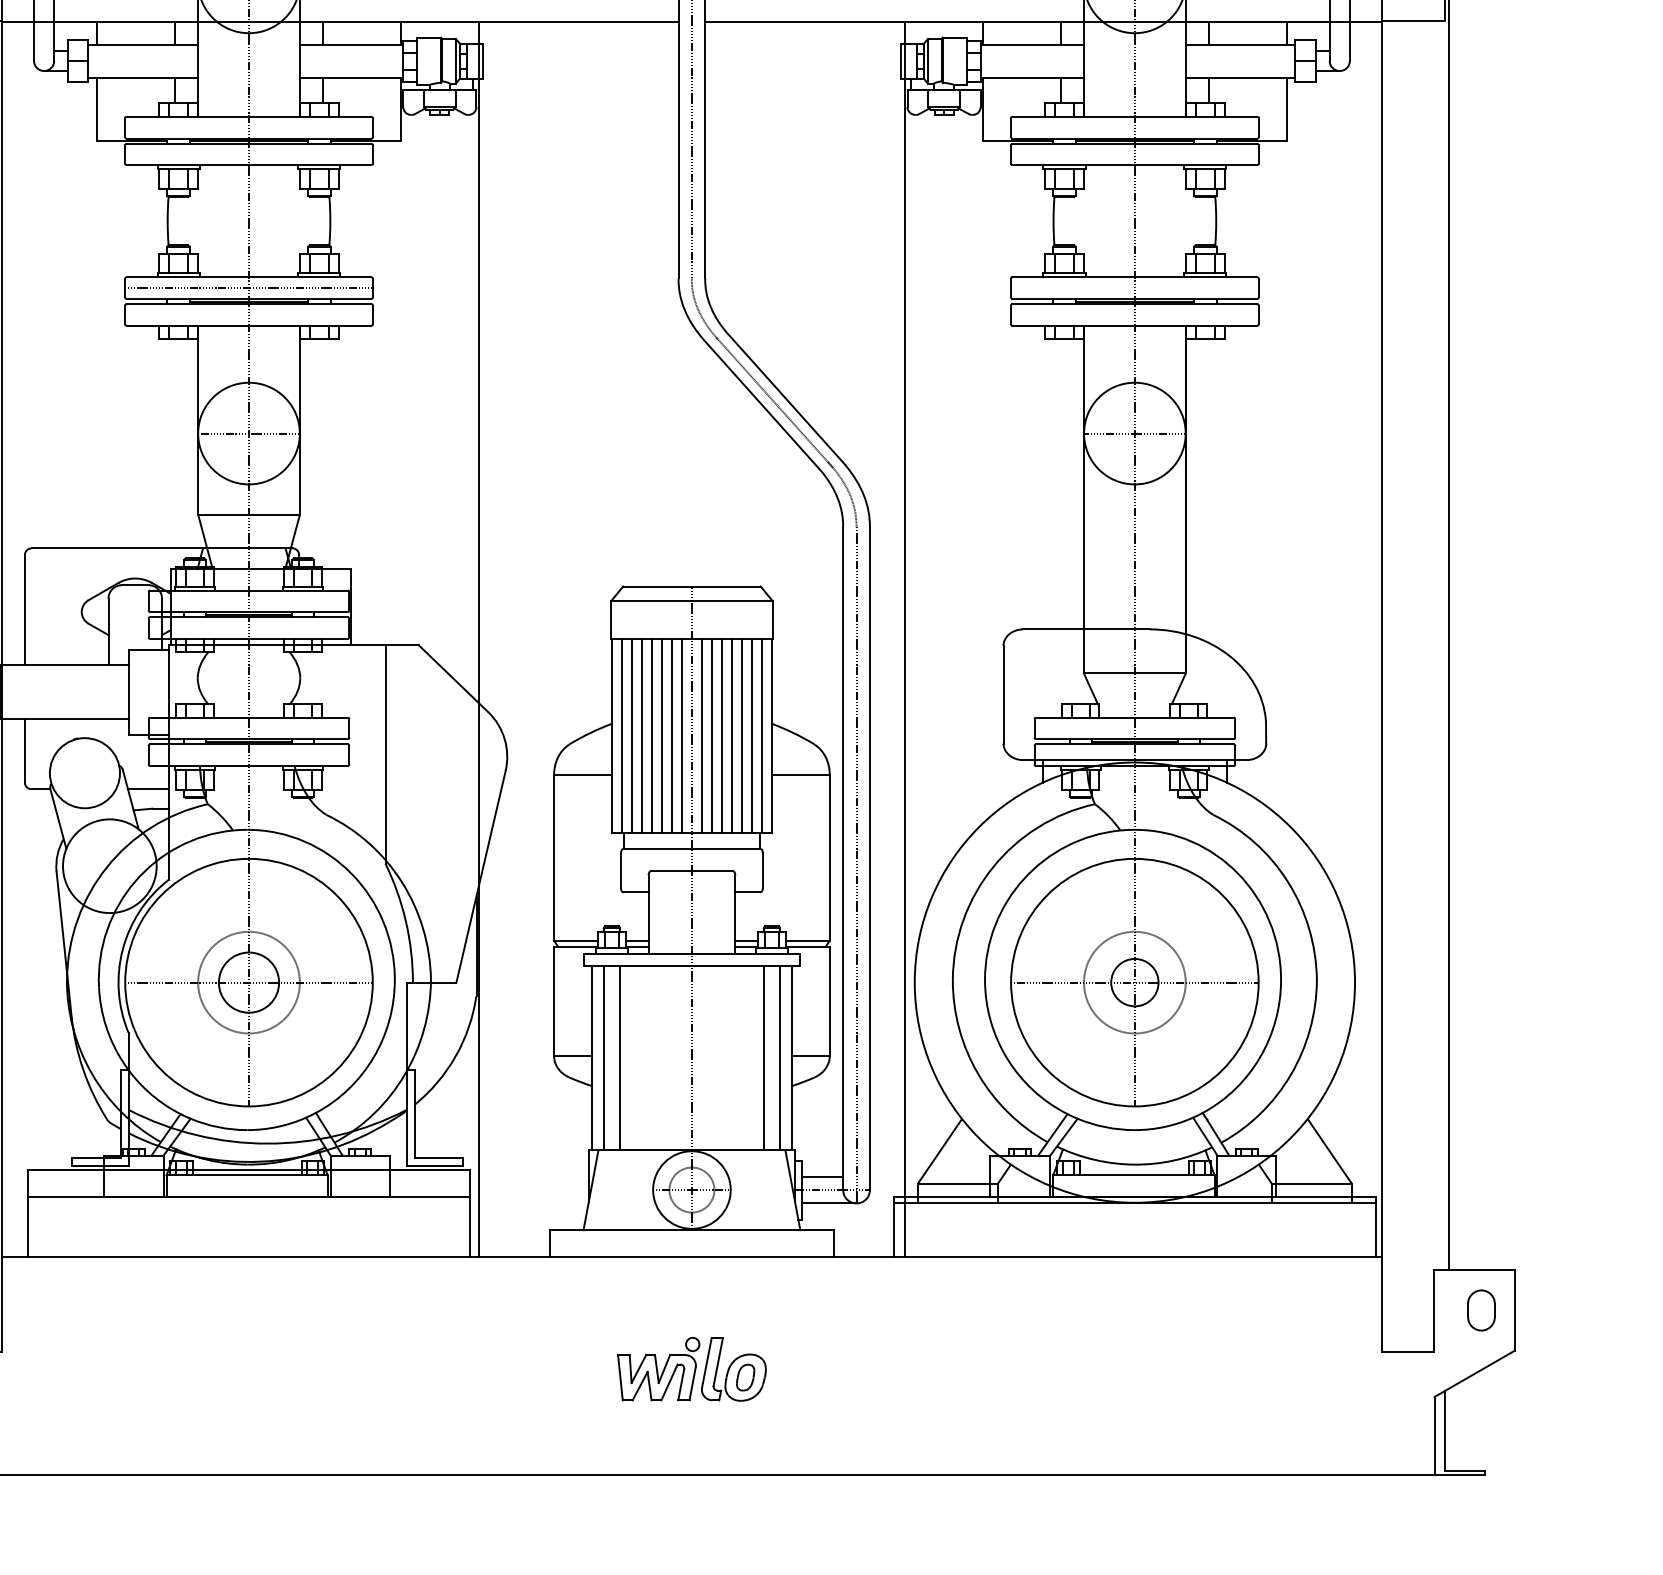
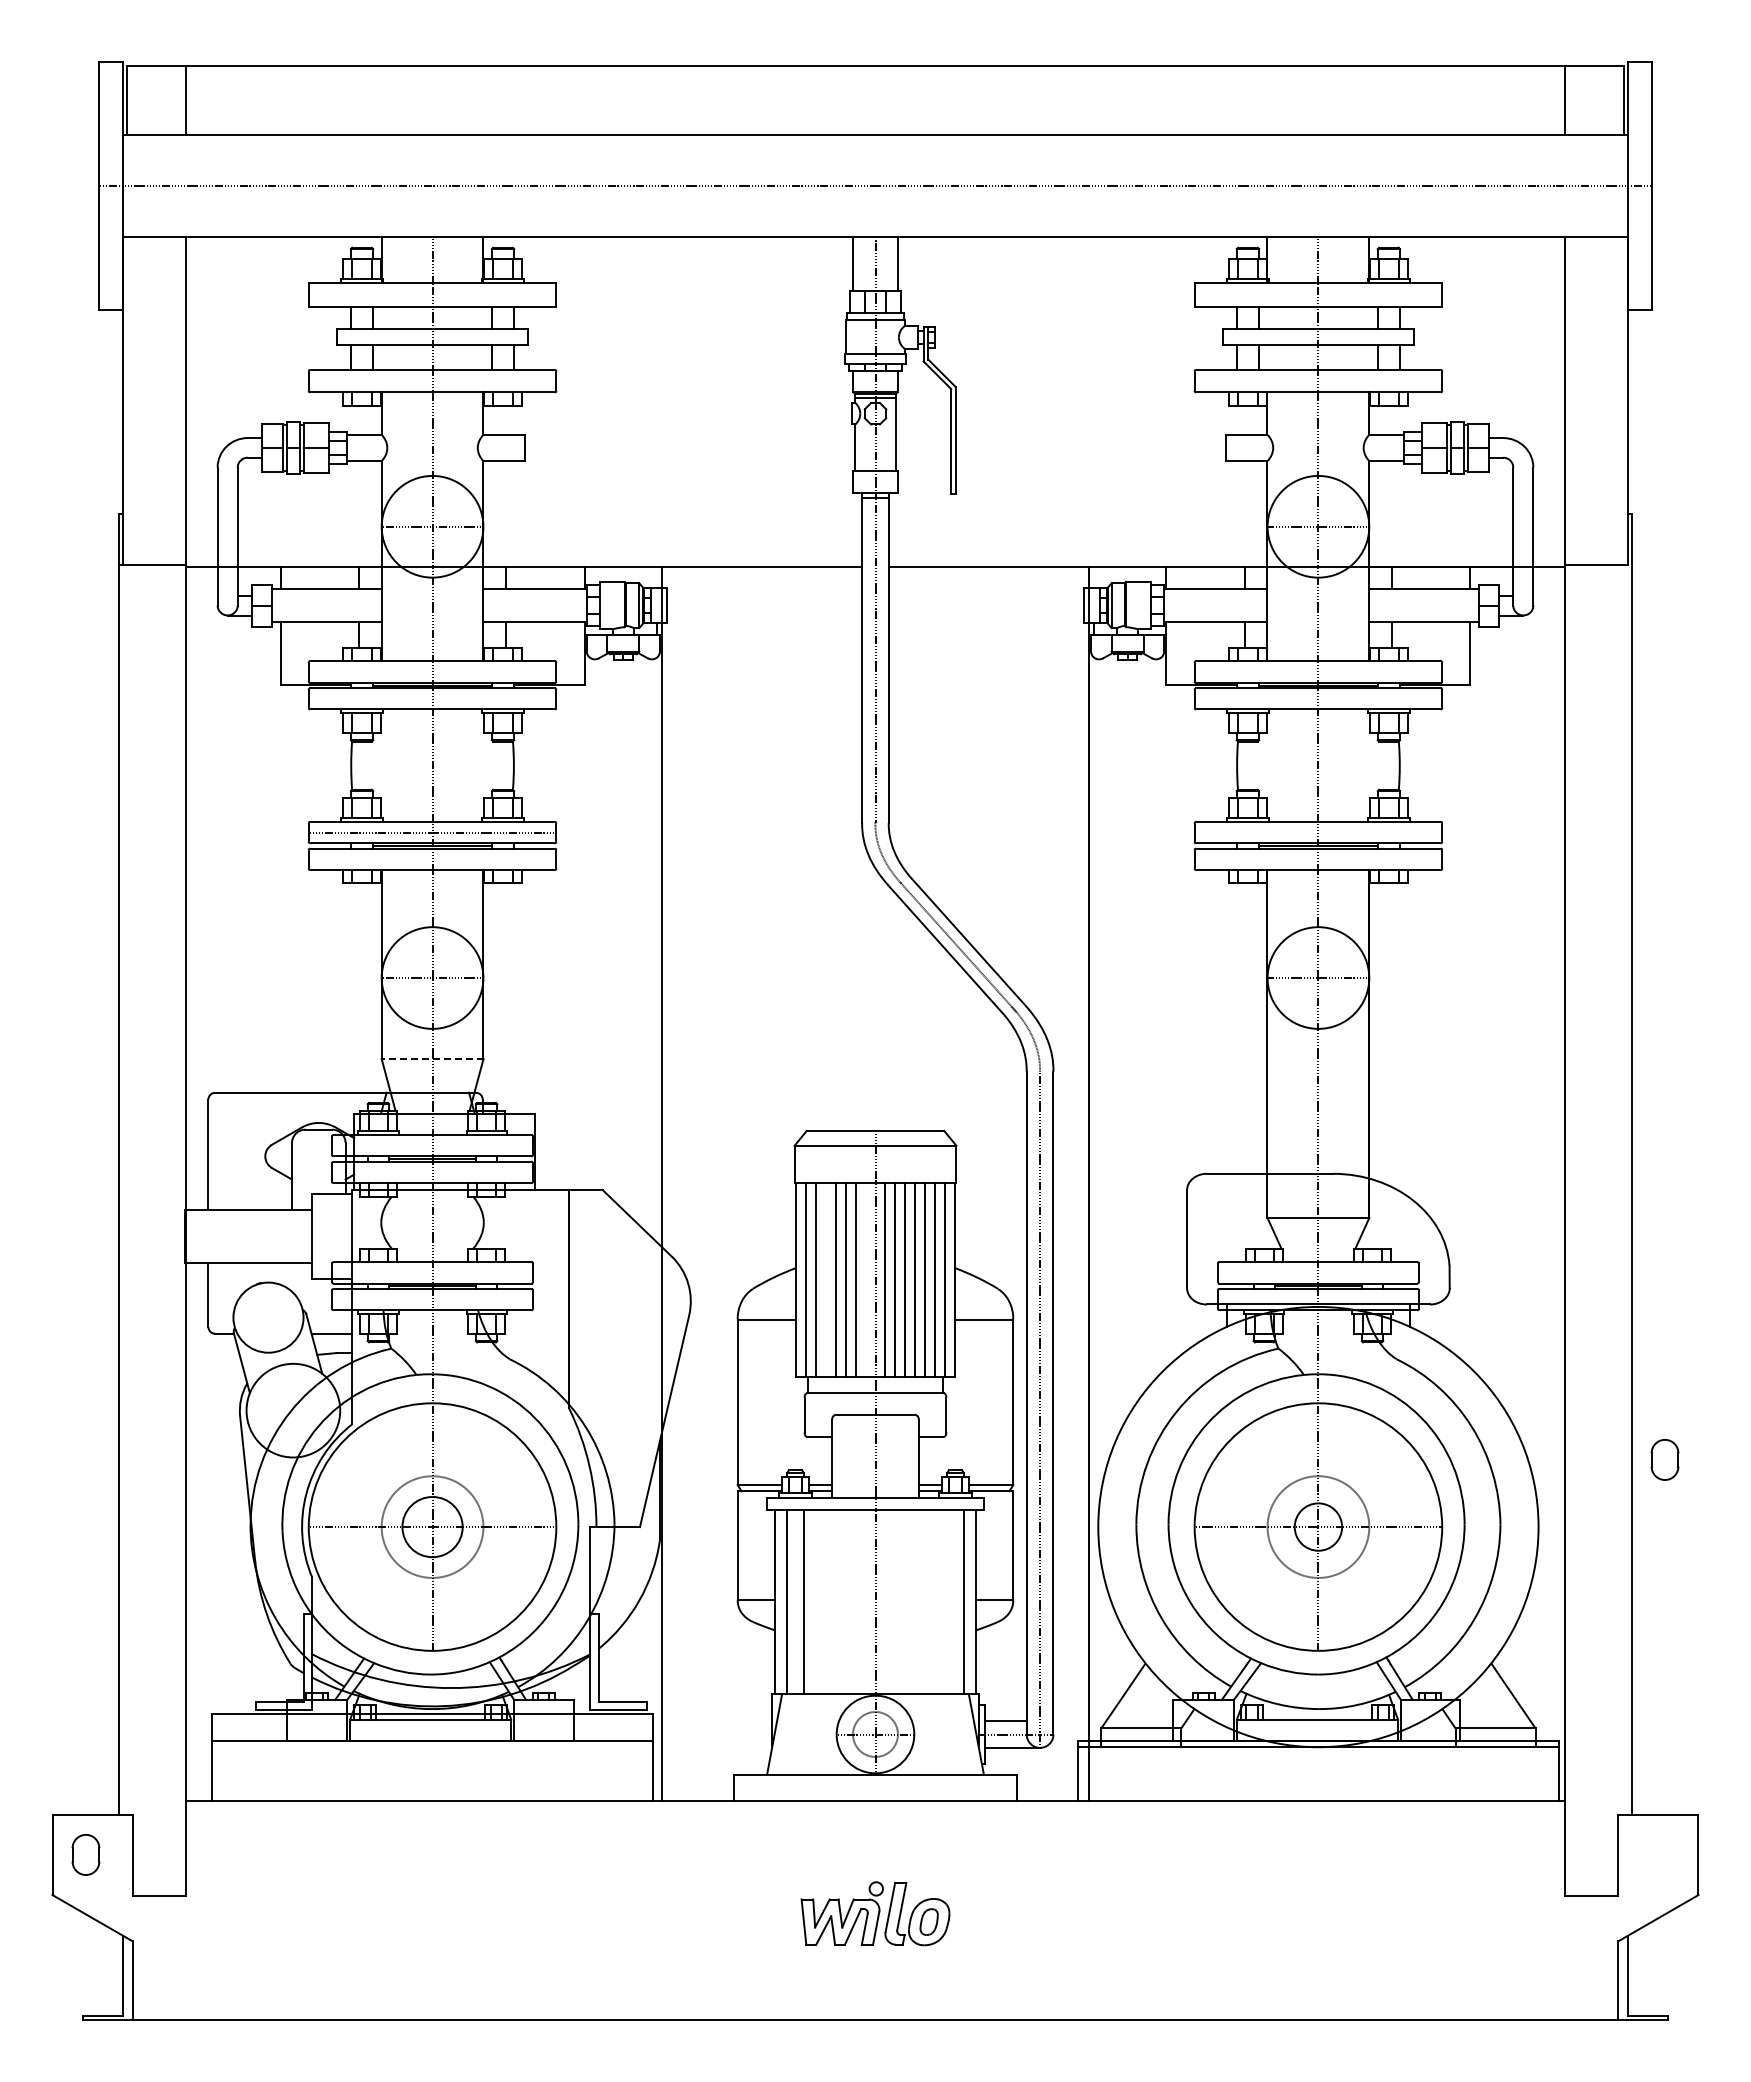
line: (248, 514) -> (432, 1058), solid -> dashed
line: (641, 735) -> (825, 1279), removed
line: (681, 735) -> (865, 1279), removed
line: (763, 1058) -> (947, 1602), removed
part: (1480, 1310) -> (1664, 1459), moved

